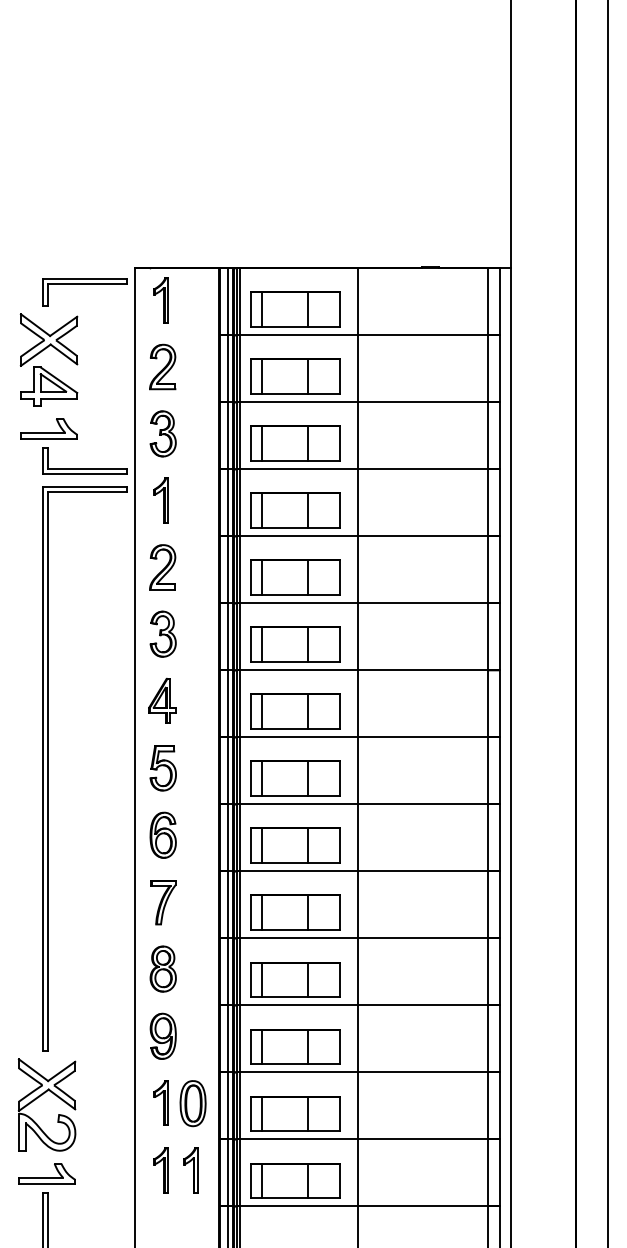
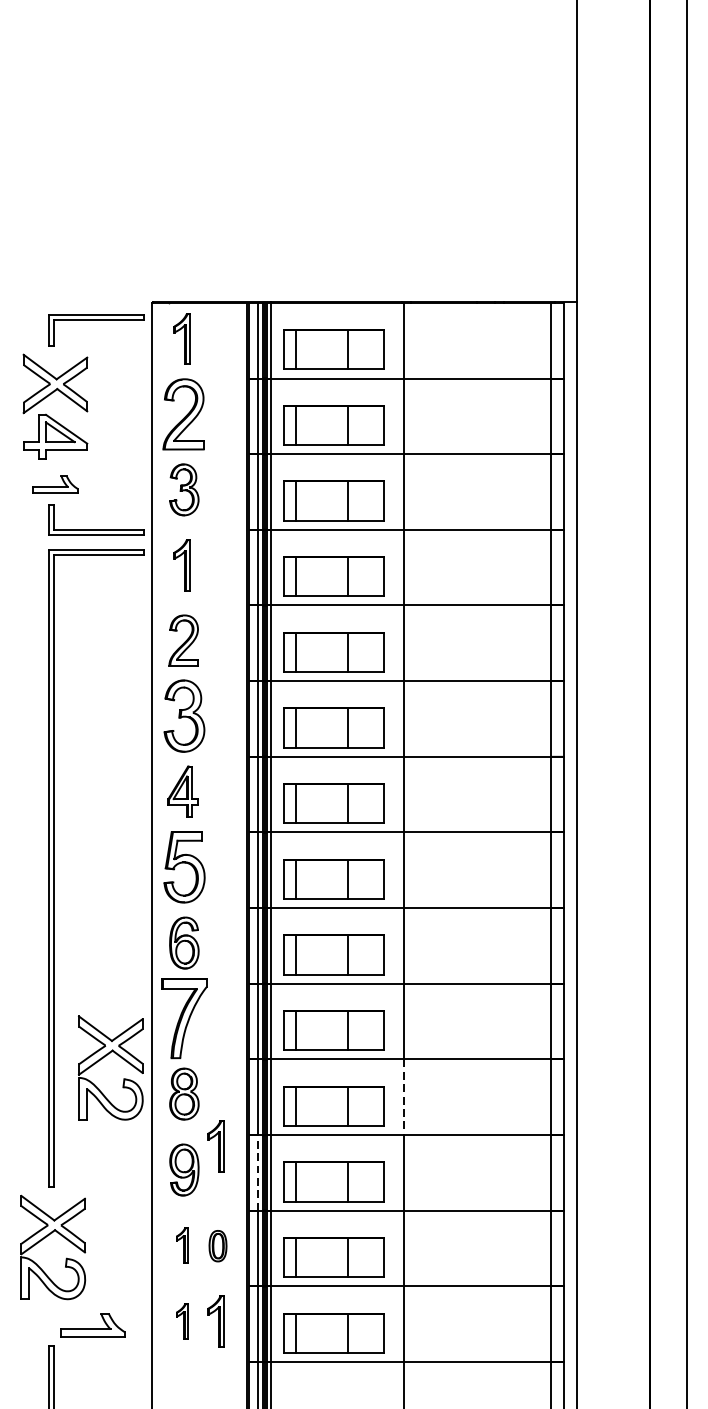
part: (162, 366) -> (183, 413), size x1.4
part: (48, 428) -> (54, 483), size x0.7
part: (162, 633) -> (183, 715), size x1.4
part: (162, 768) -> (183, 867), size x1.4
part: (163, 902) -> (184, 1018), size x1.6
part: (93, 936) -> (105, 1057), added
line: (357, 971) -> (403, 1096), solid -> dashed
part: (190, 1015) -> (215, 1146), added
line: (228, 1038) -> (258, 1172), solid -> dashed
part: (160, 1102) -> (181, 1244), size x0.7
part: (192, 1103) -> (217, 1245), size x0.6
part: (160, 1170) -> (181, 1321), size x0.7
part: (46, 1173) -> (92, 1324), moved

